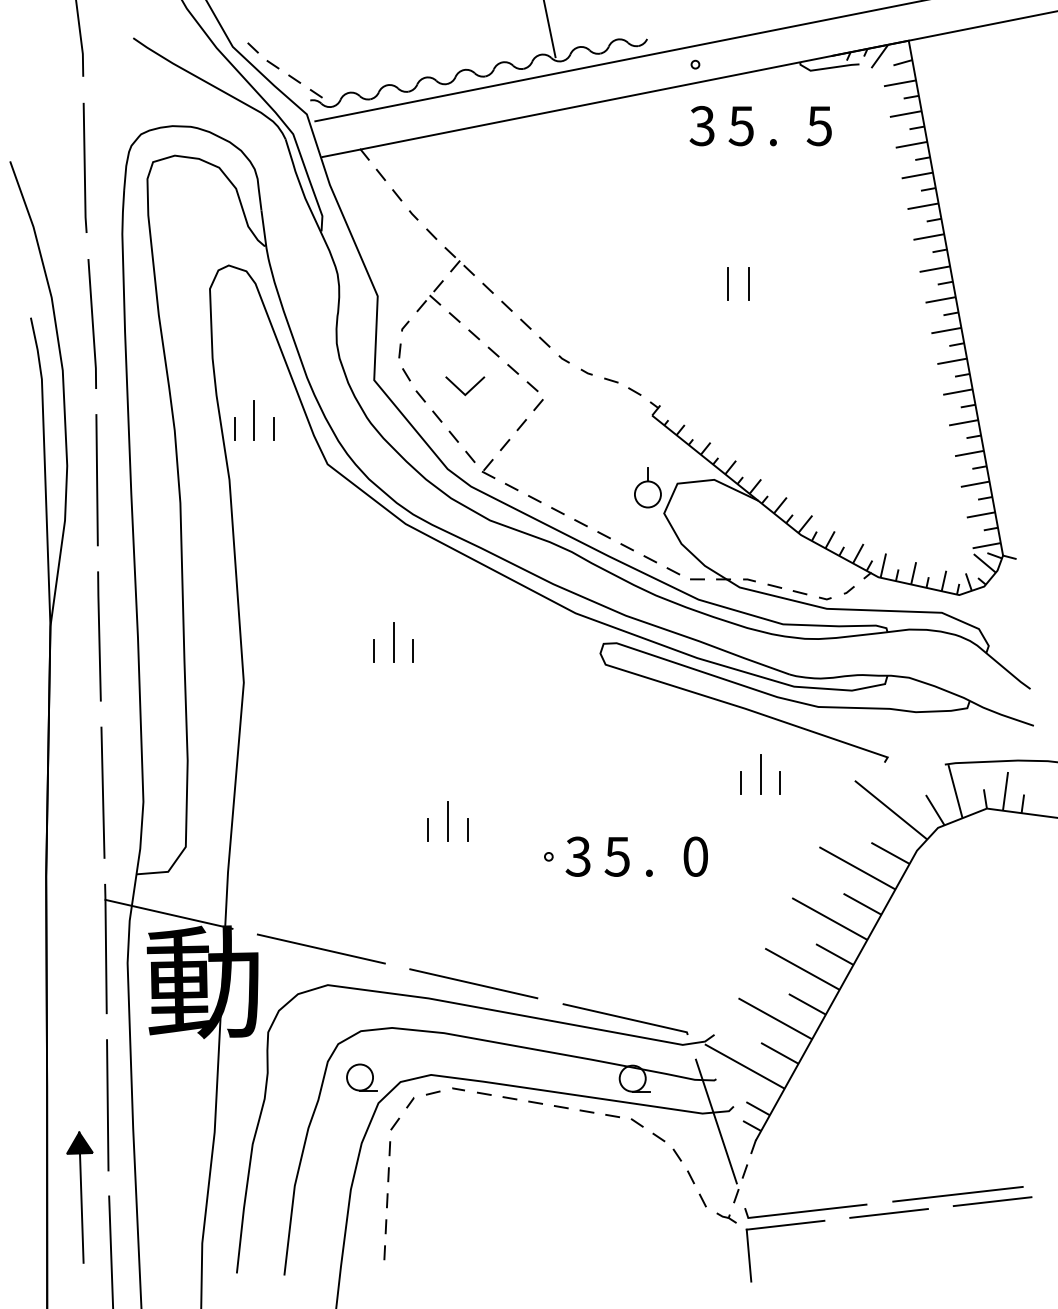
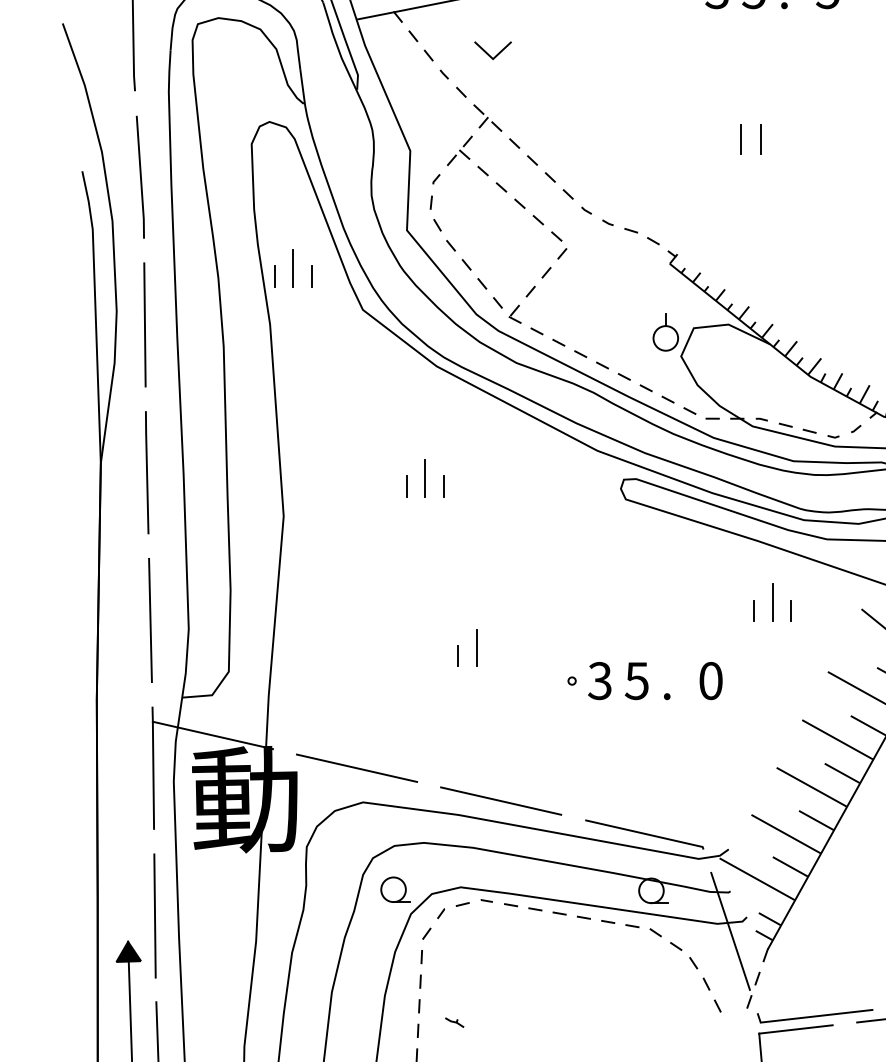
line: (469, 389) -> (497, 53), moved
line: (467, 829) -> (495, 655), removed
part: (726, 1217) -> (454, 1022), moved

